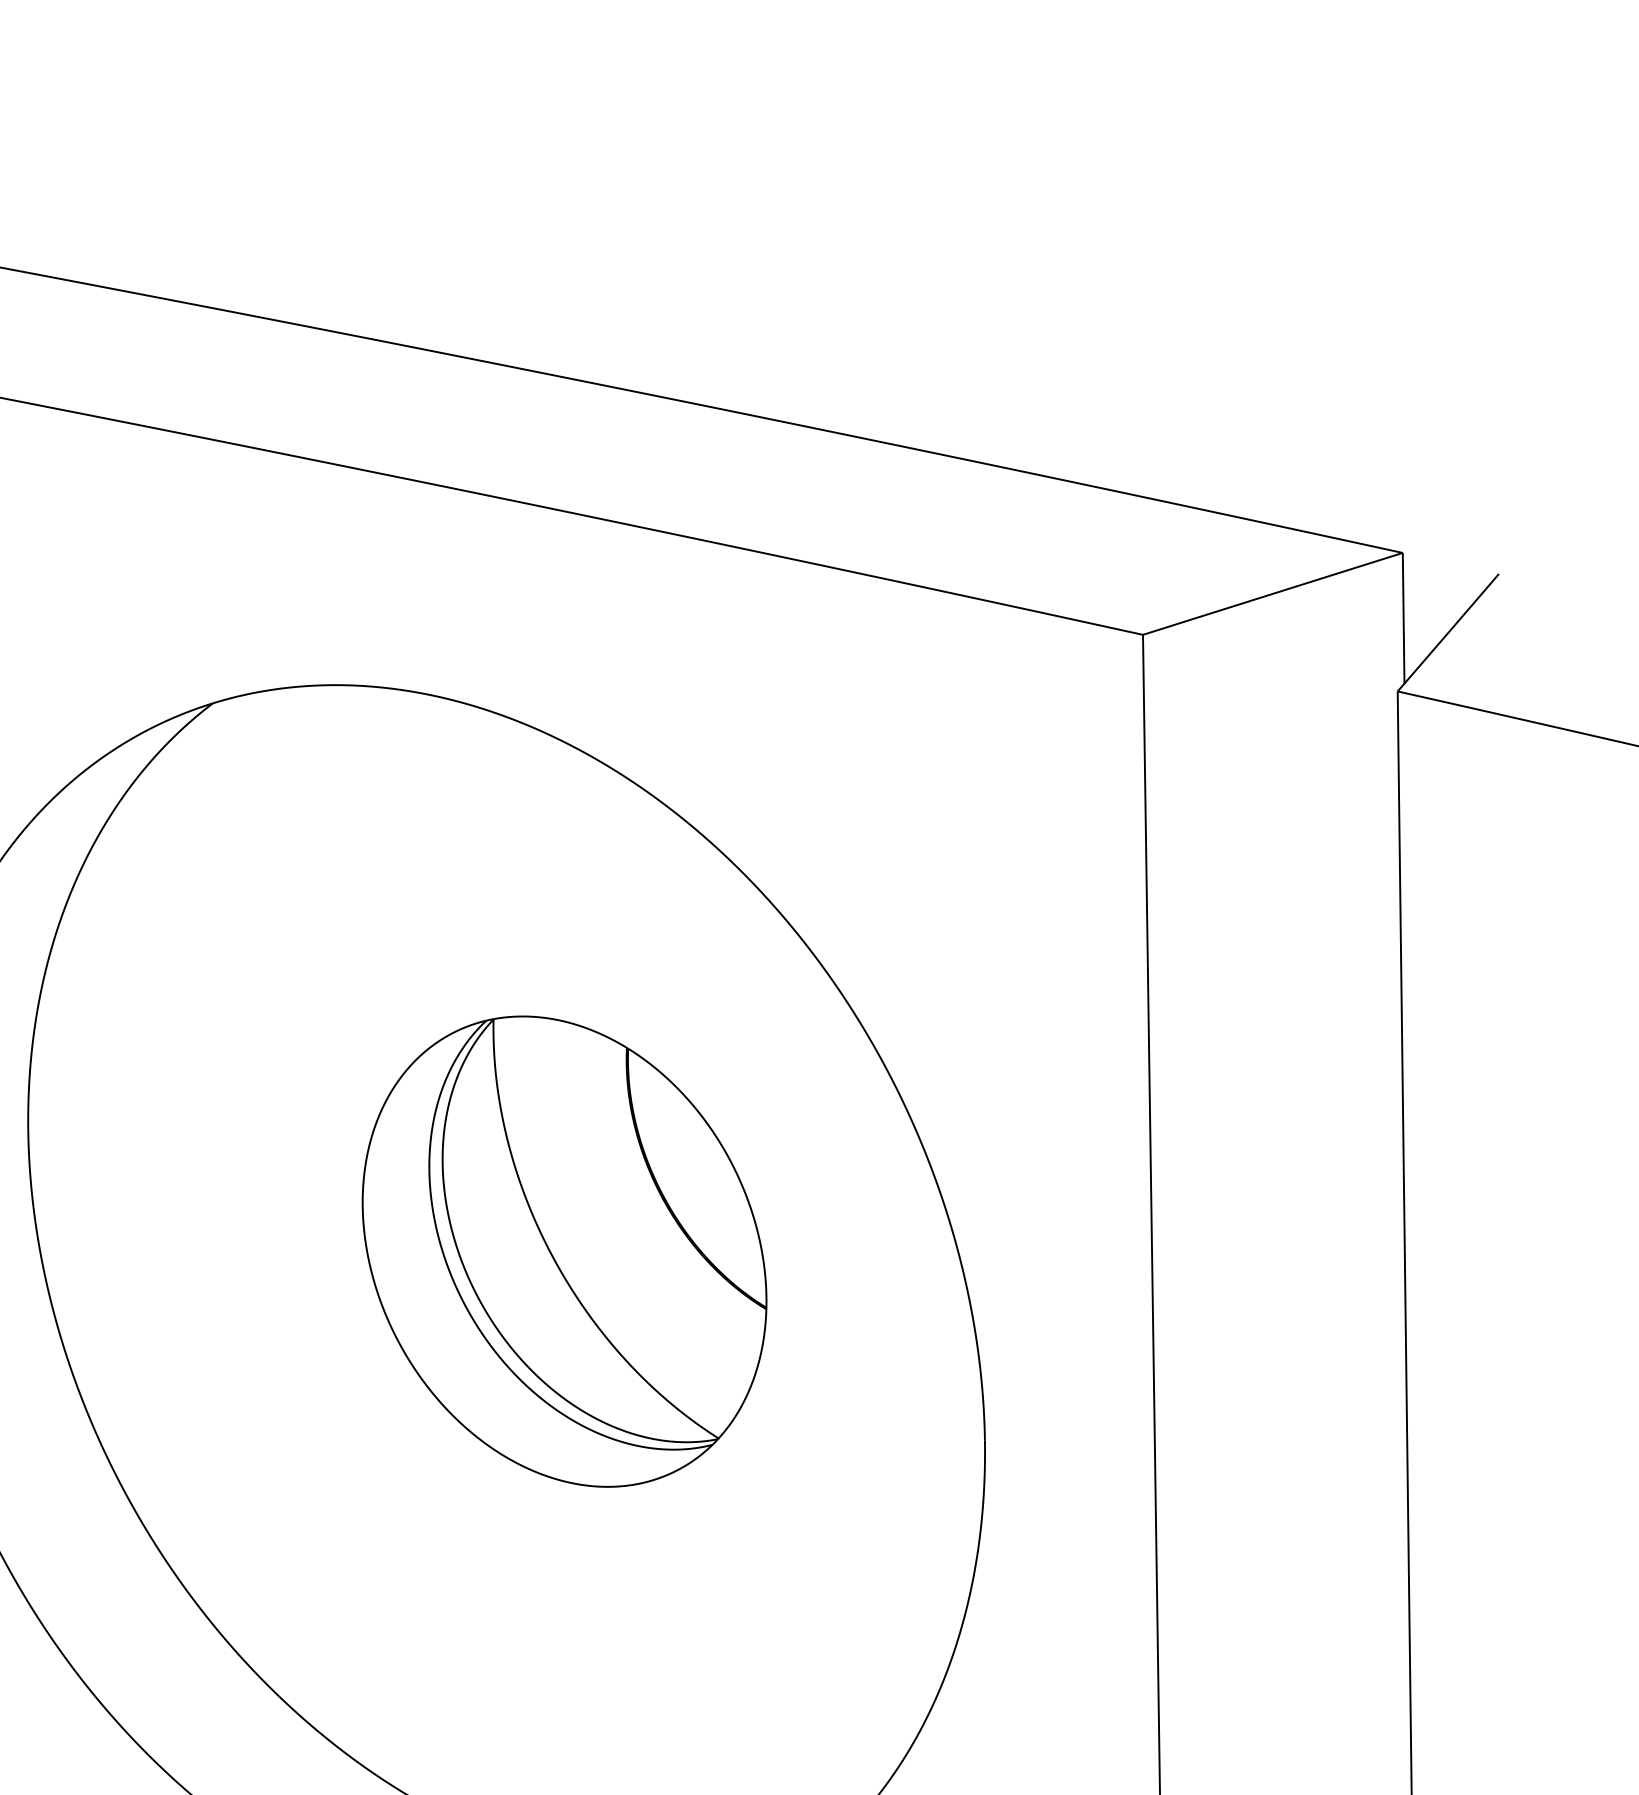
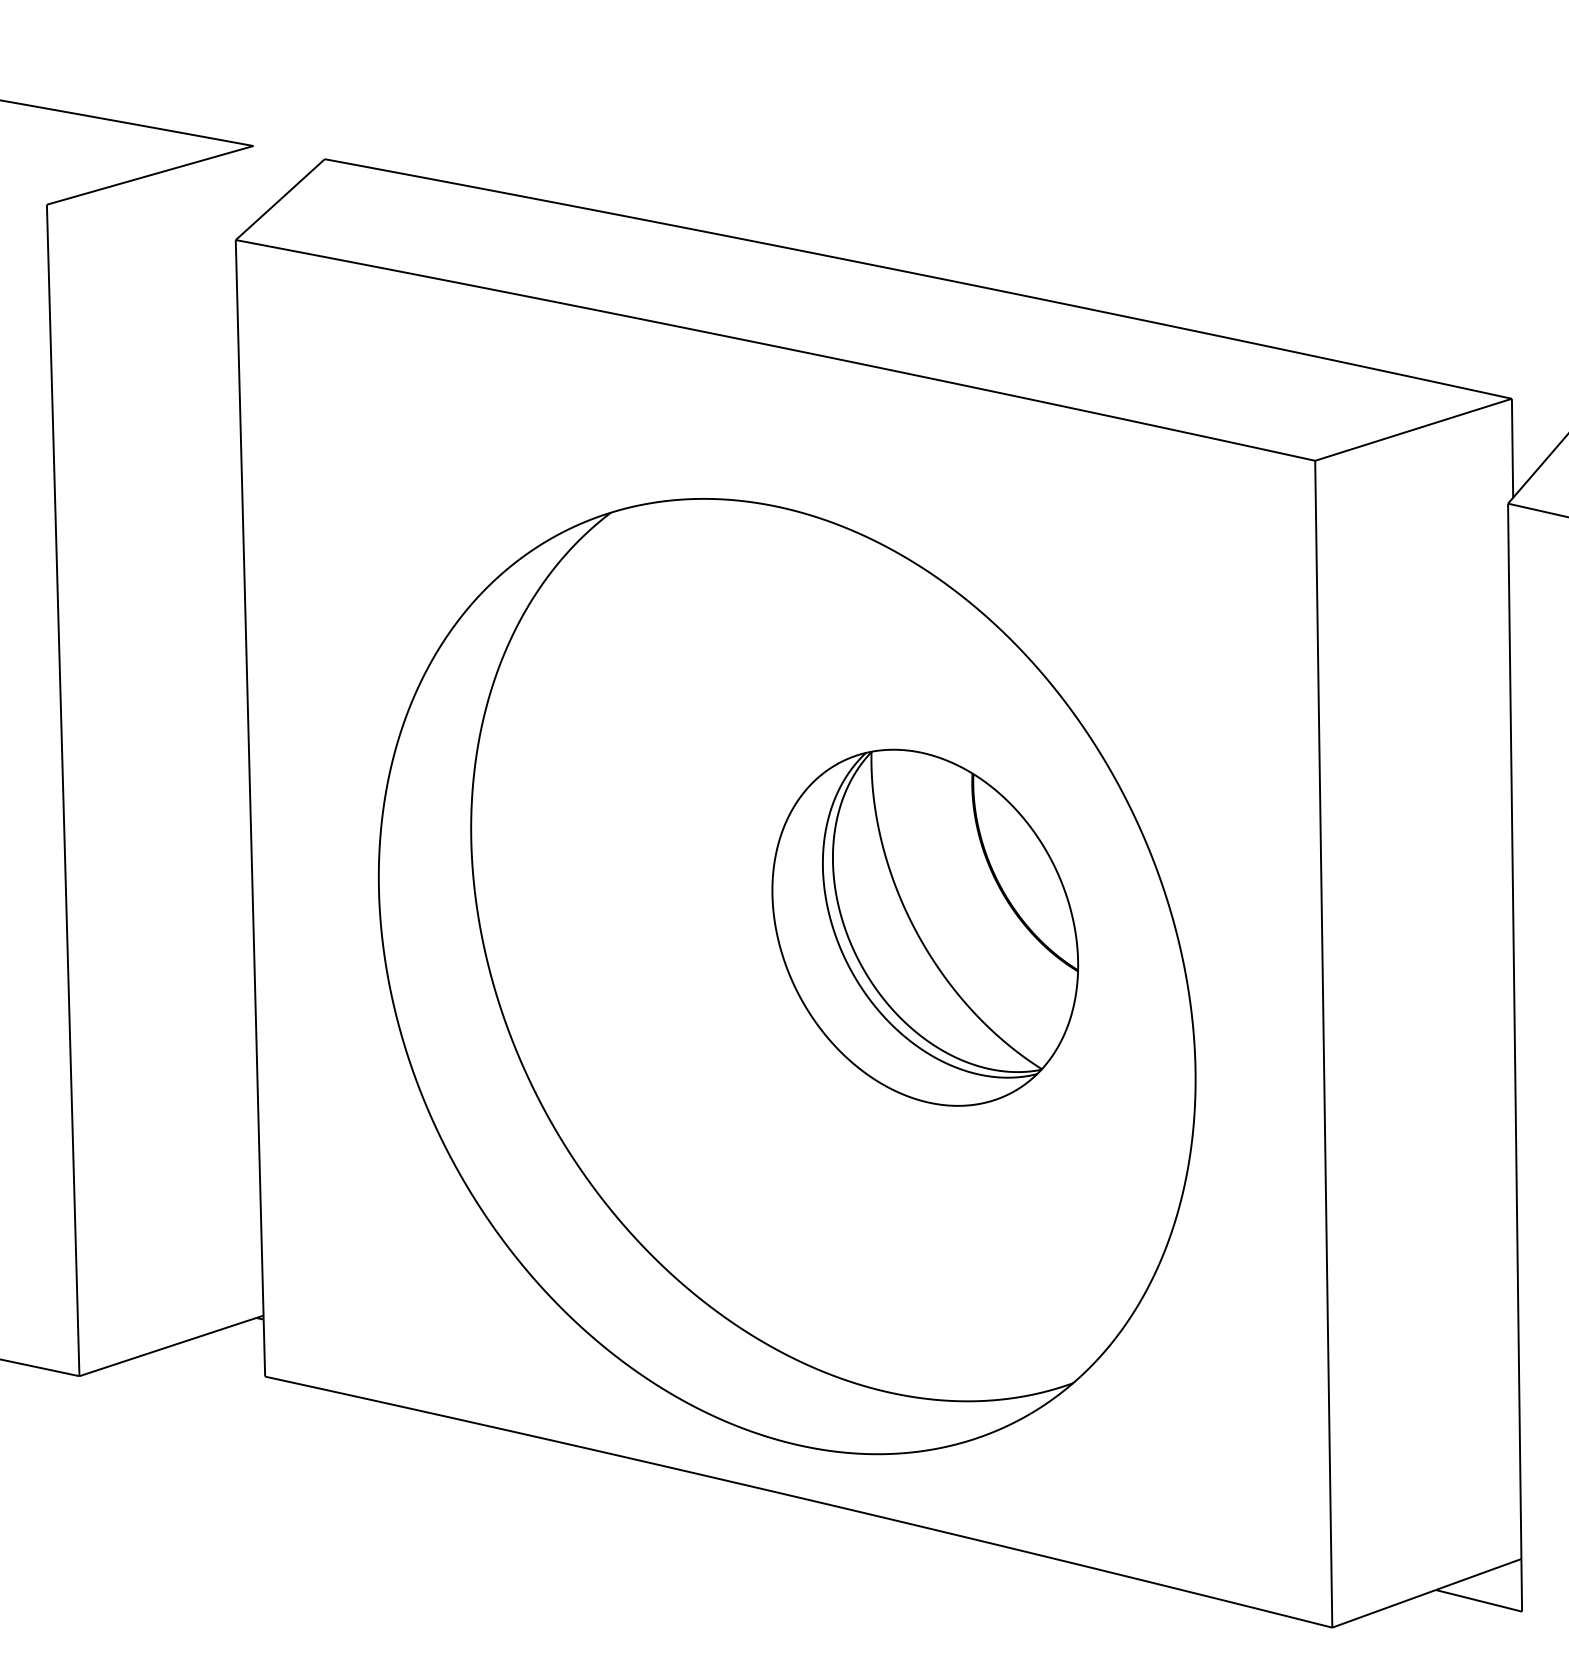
part: (563, 1251) -> (924, 927), moved

